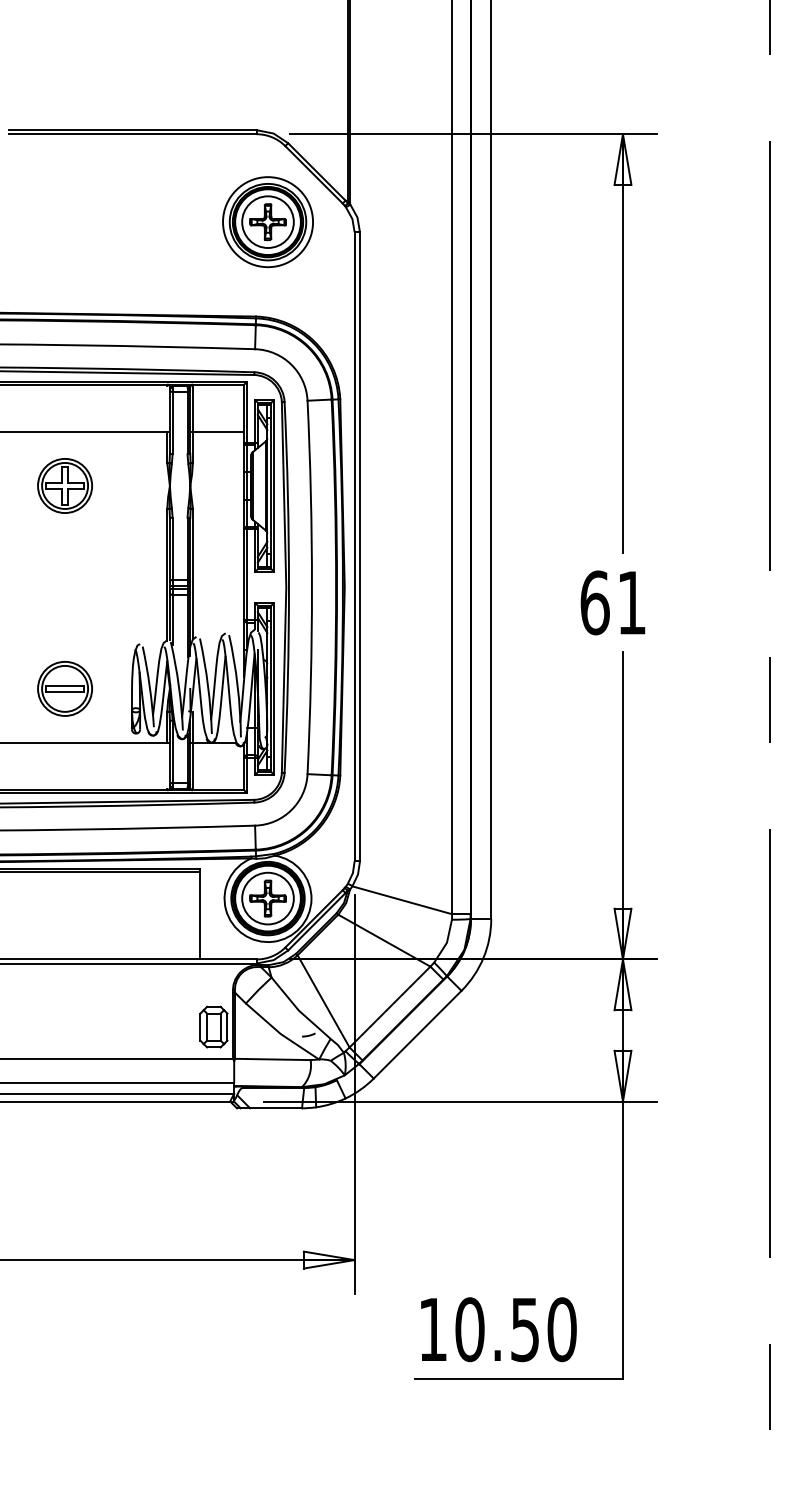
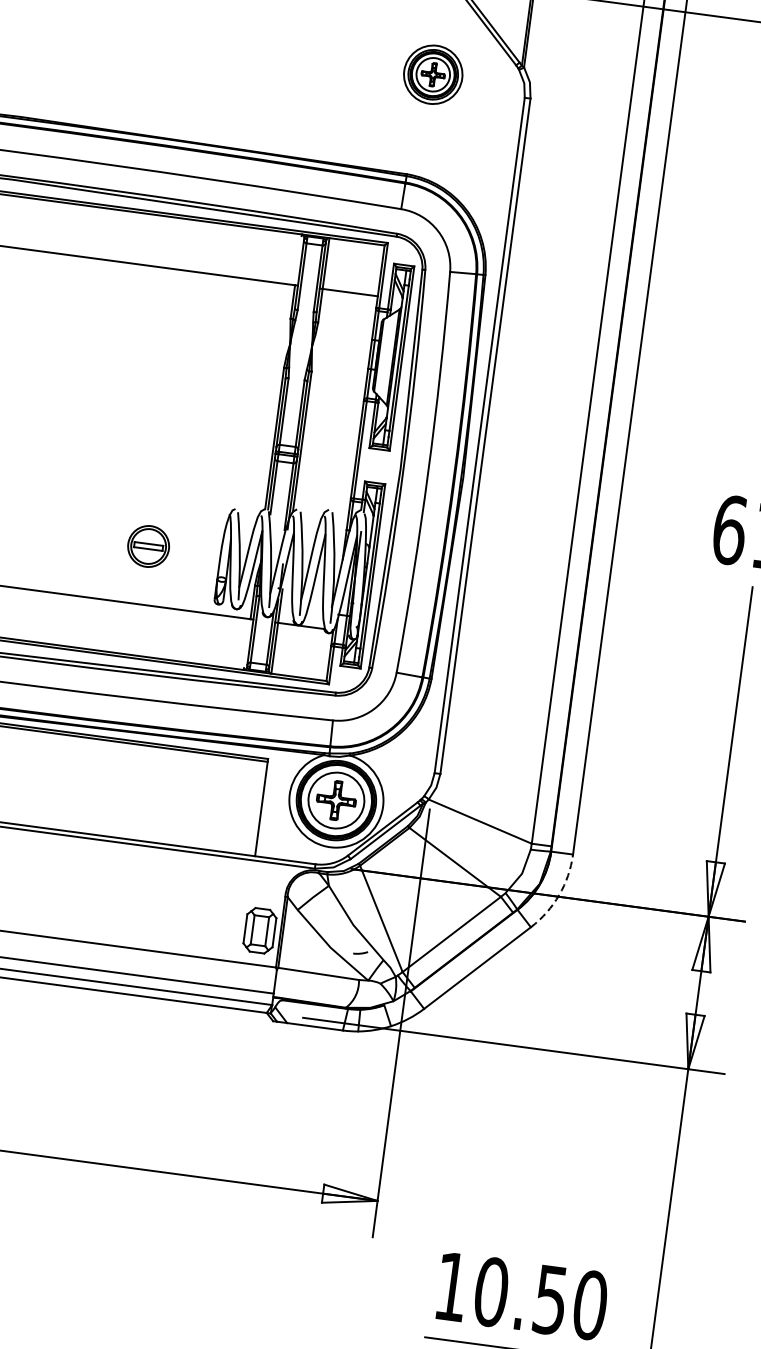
part: (267, 222) -> (432, 74), size x0.6
part: (64, 485) -> (177, 328), removed
part: (64, 688) -> (148, 545), size x0.7
arc: (483, 957) -> (559, 894), solid -> dashed

